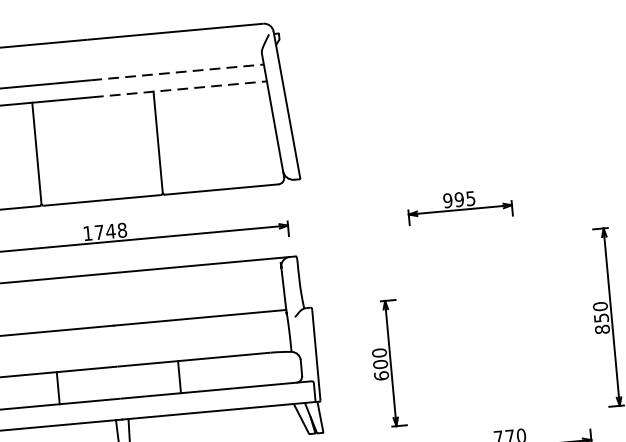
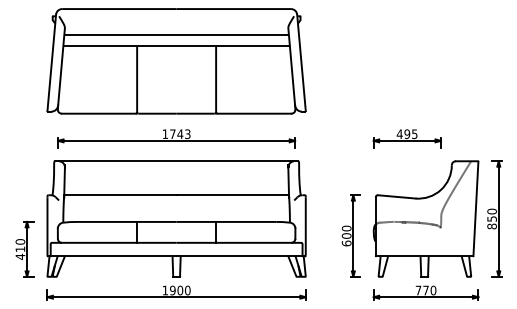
line: (178, 72) -> (233, 35), dashed -> solid
line: (180, 89) -> (233, 46), dashed -> solid
text: (447, 201) -> (399, 134), 995 -> 495
text: (121, 229) -> (187, 133), 1748 -> 1743
part: (499, 326) -> (425, 218), added

